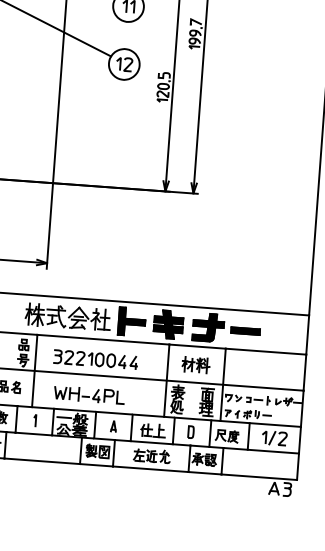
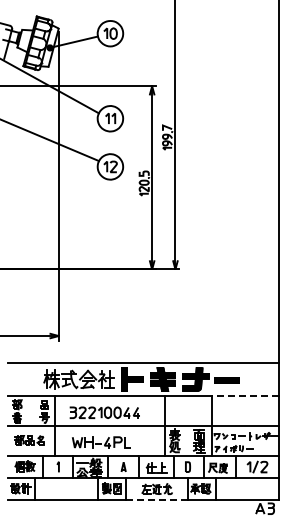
line: (265, 351) -> (244, 395), solid -> dashed
part: (196, 364) -> (188, 410), removed
line: (150, 469) -> (156, 500), solid -> dashed

